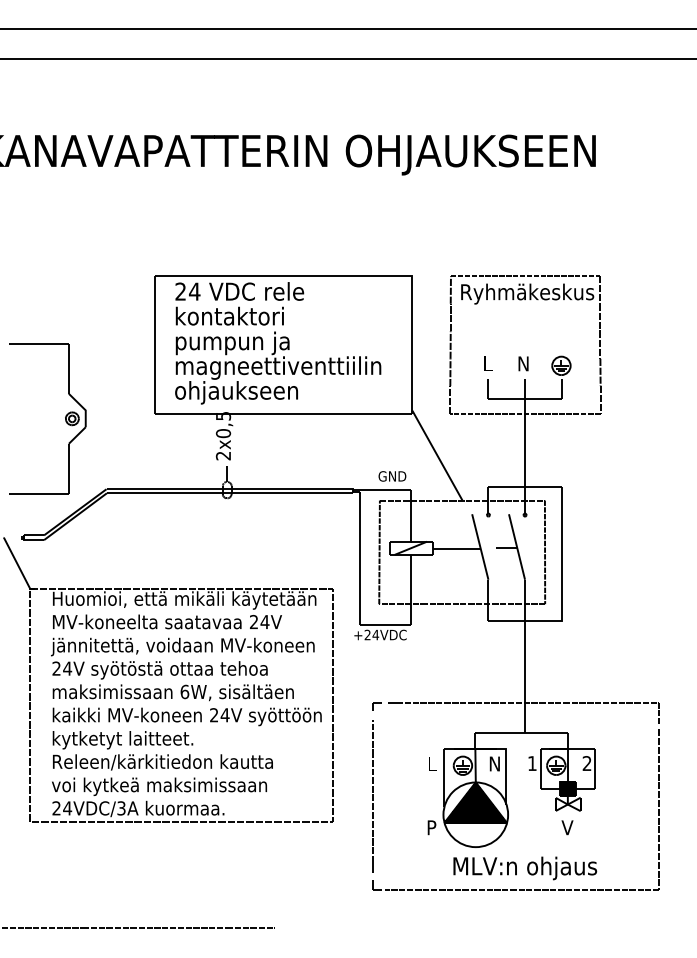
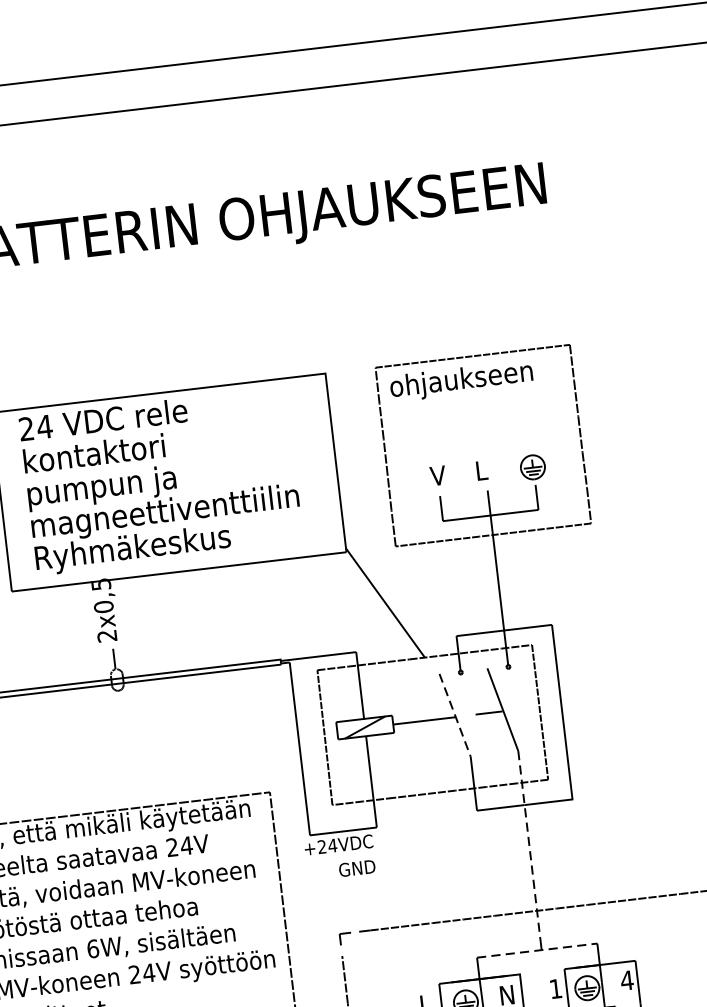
text: (527, 293) -> (477, 378), Ryhmäkeskus -> ohjaukseen
text: (488, 363) -> (437, 475), L -> V
text: (523, 363) -> (483, 470), N -> L
text: (250, 392) -> (132, 549), ohjaukseen -> Ryhmäkeskus
text: (392, 476) -> (357, 868), moved
line: (480, 547) -> (455, 715), solid -> dashed
line: (525, 651) -> (529, 844), solid -> dashed
line: (522, 732) -> (538, 950), solid -> dashed
text: (586, 763) -> (626, 980), 2 -> 4

